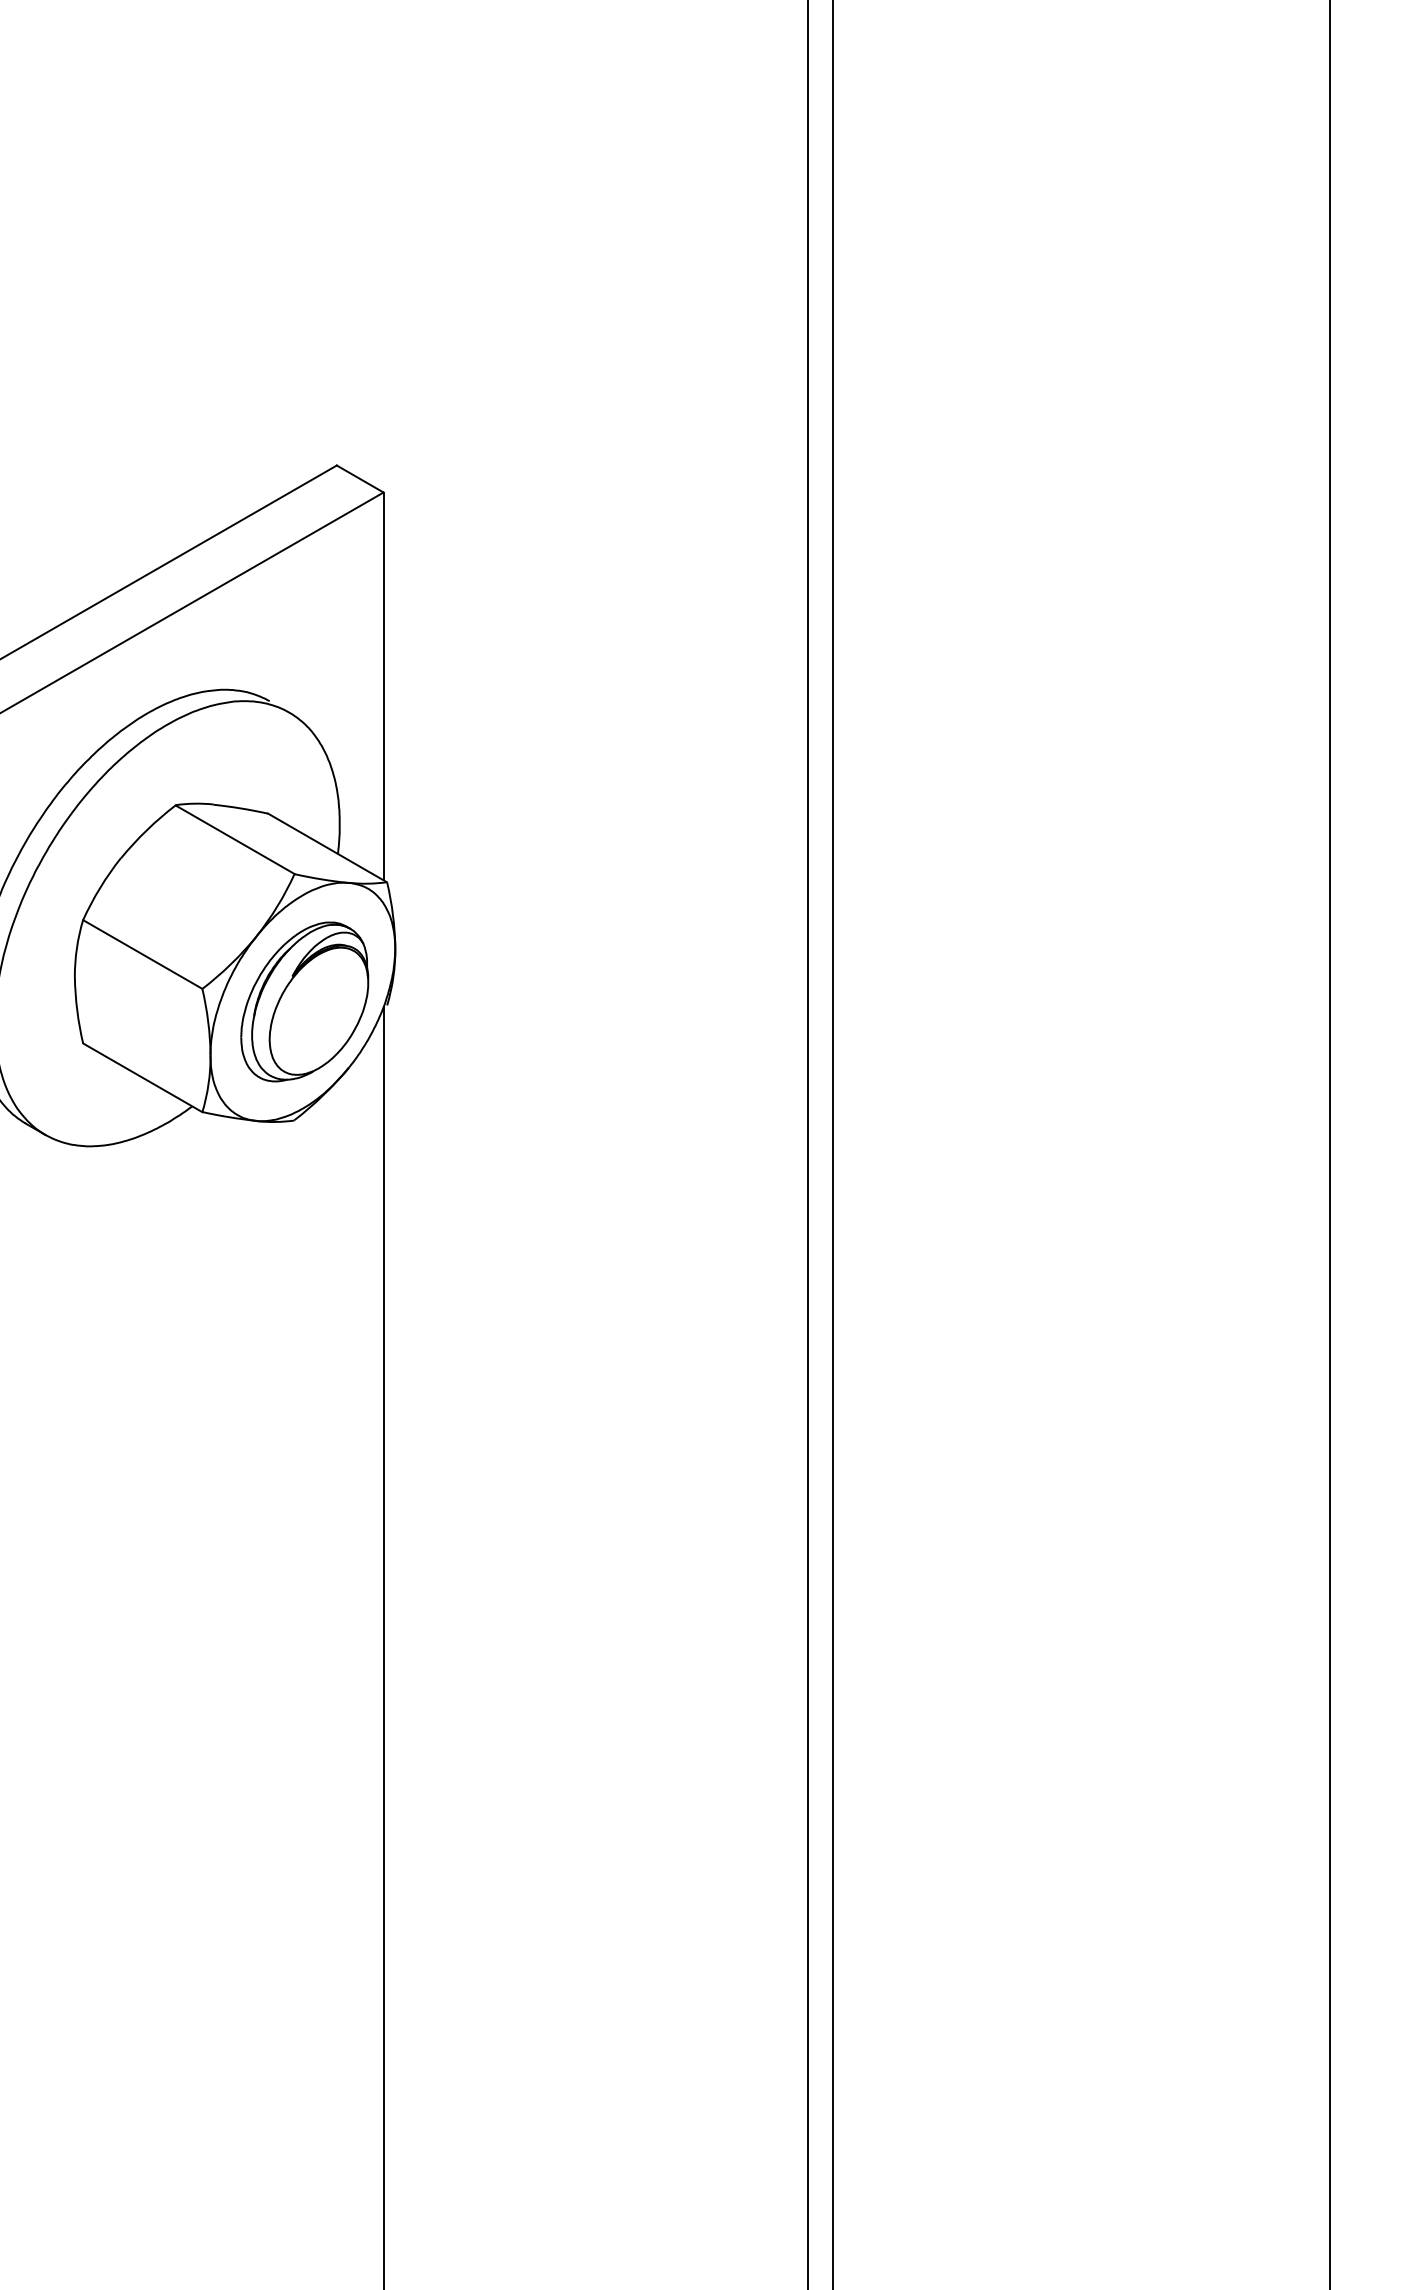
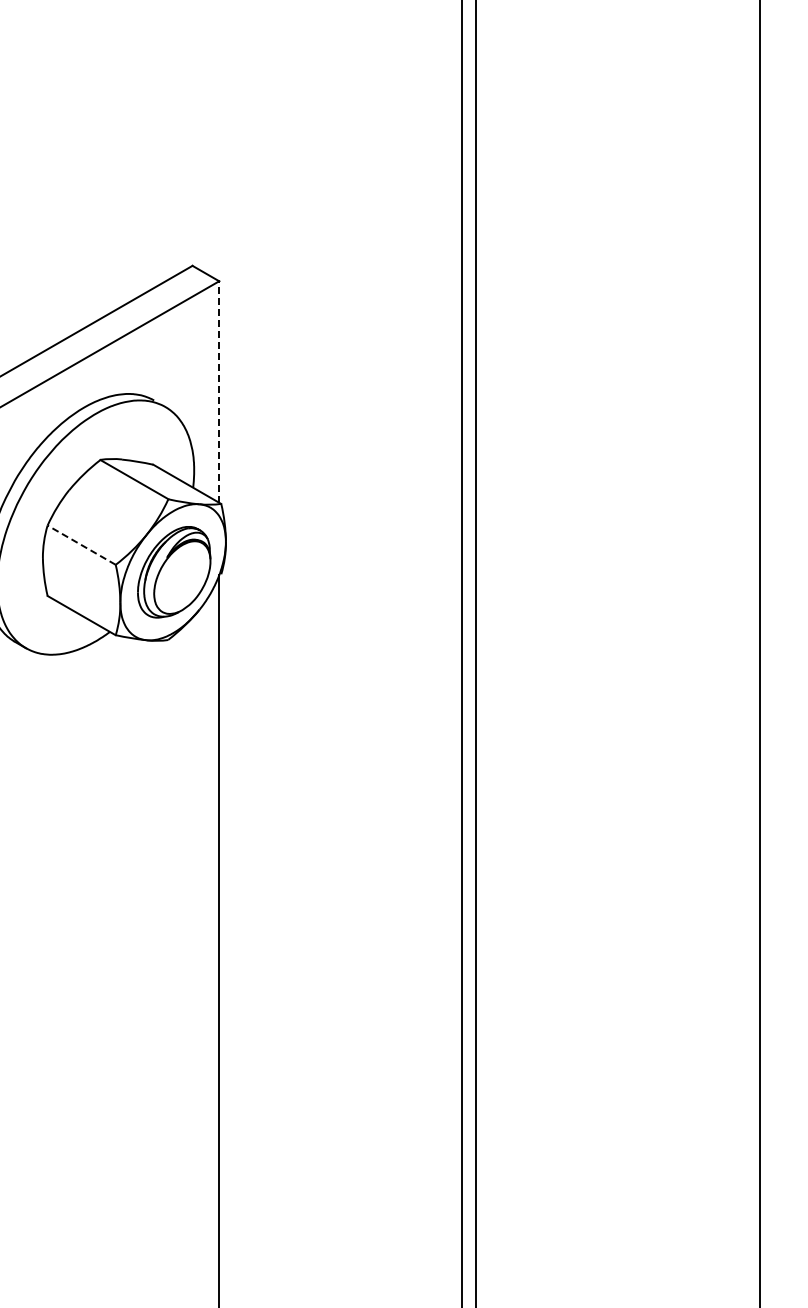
line: (384, 687) -> (219, 392), solid -> dashed
line: (142, 953) -> (81, 544), solid -> dashed

